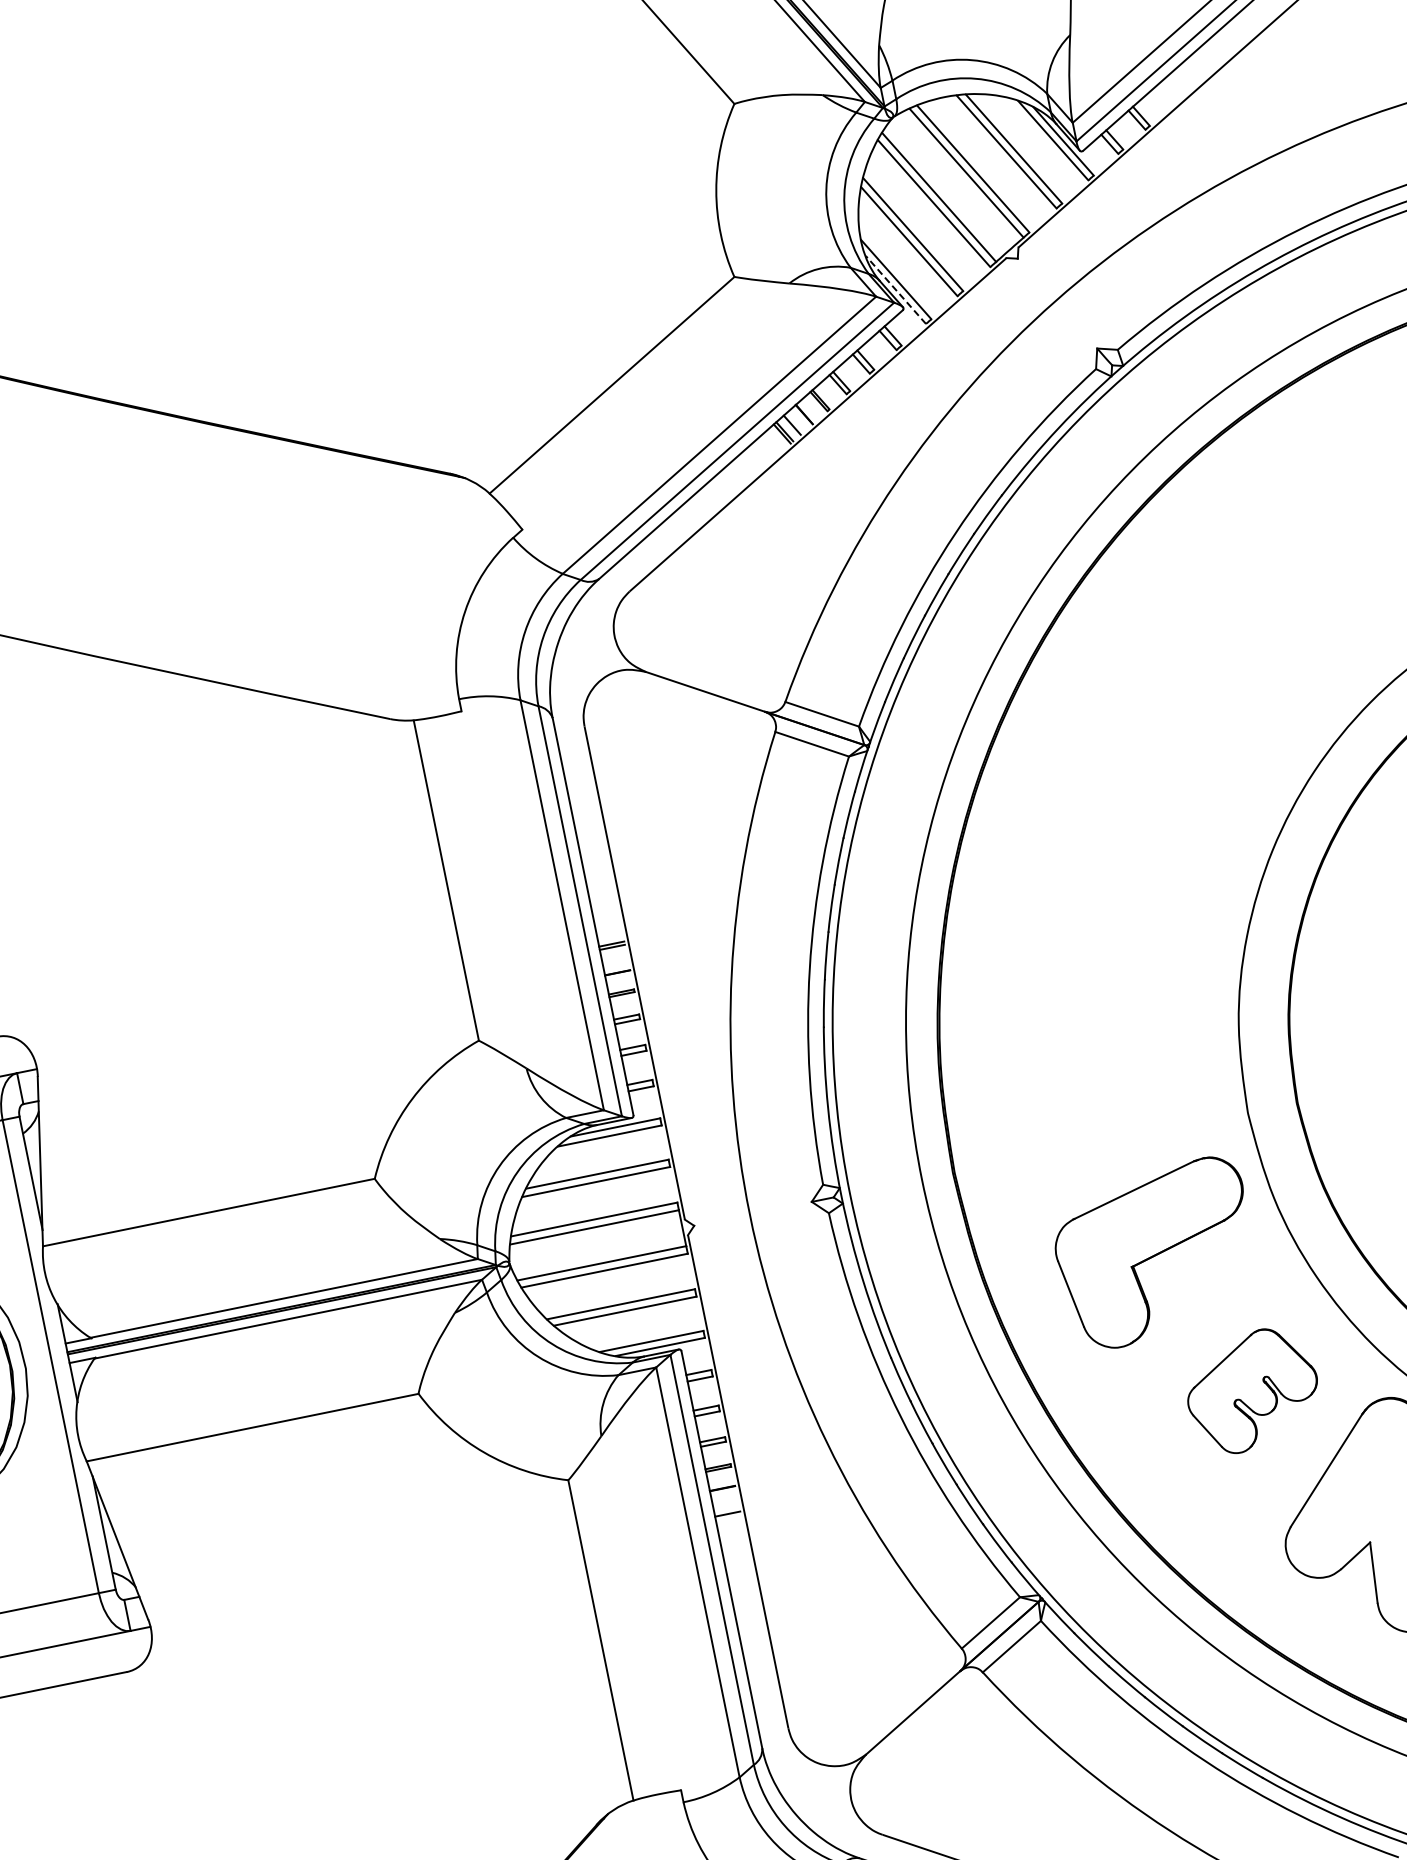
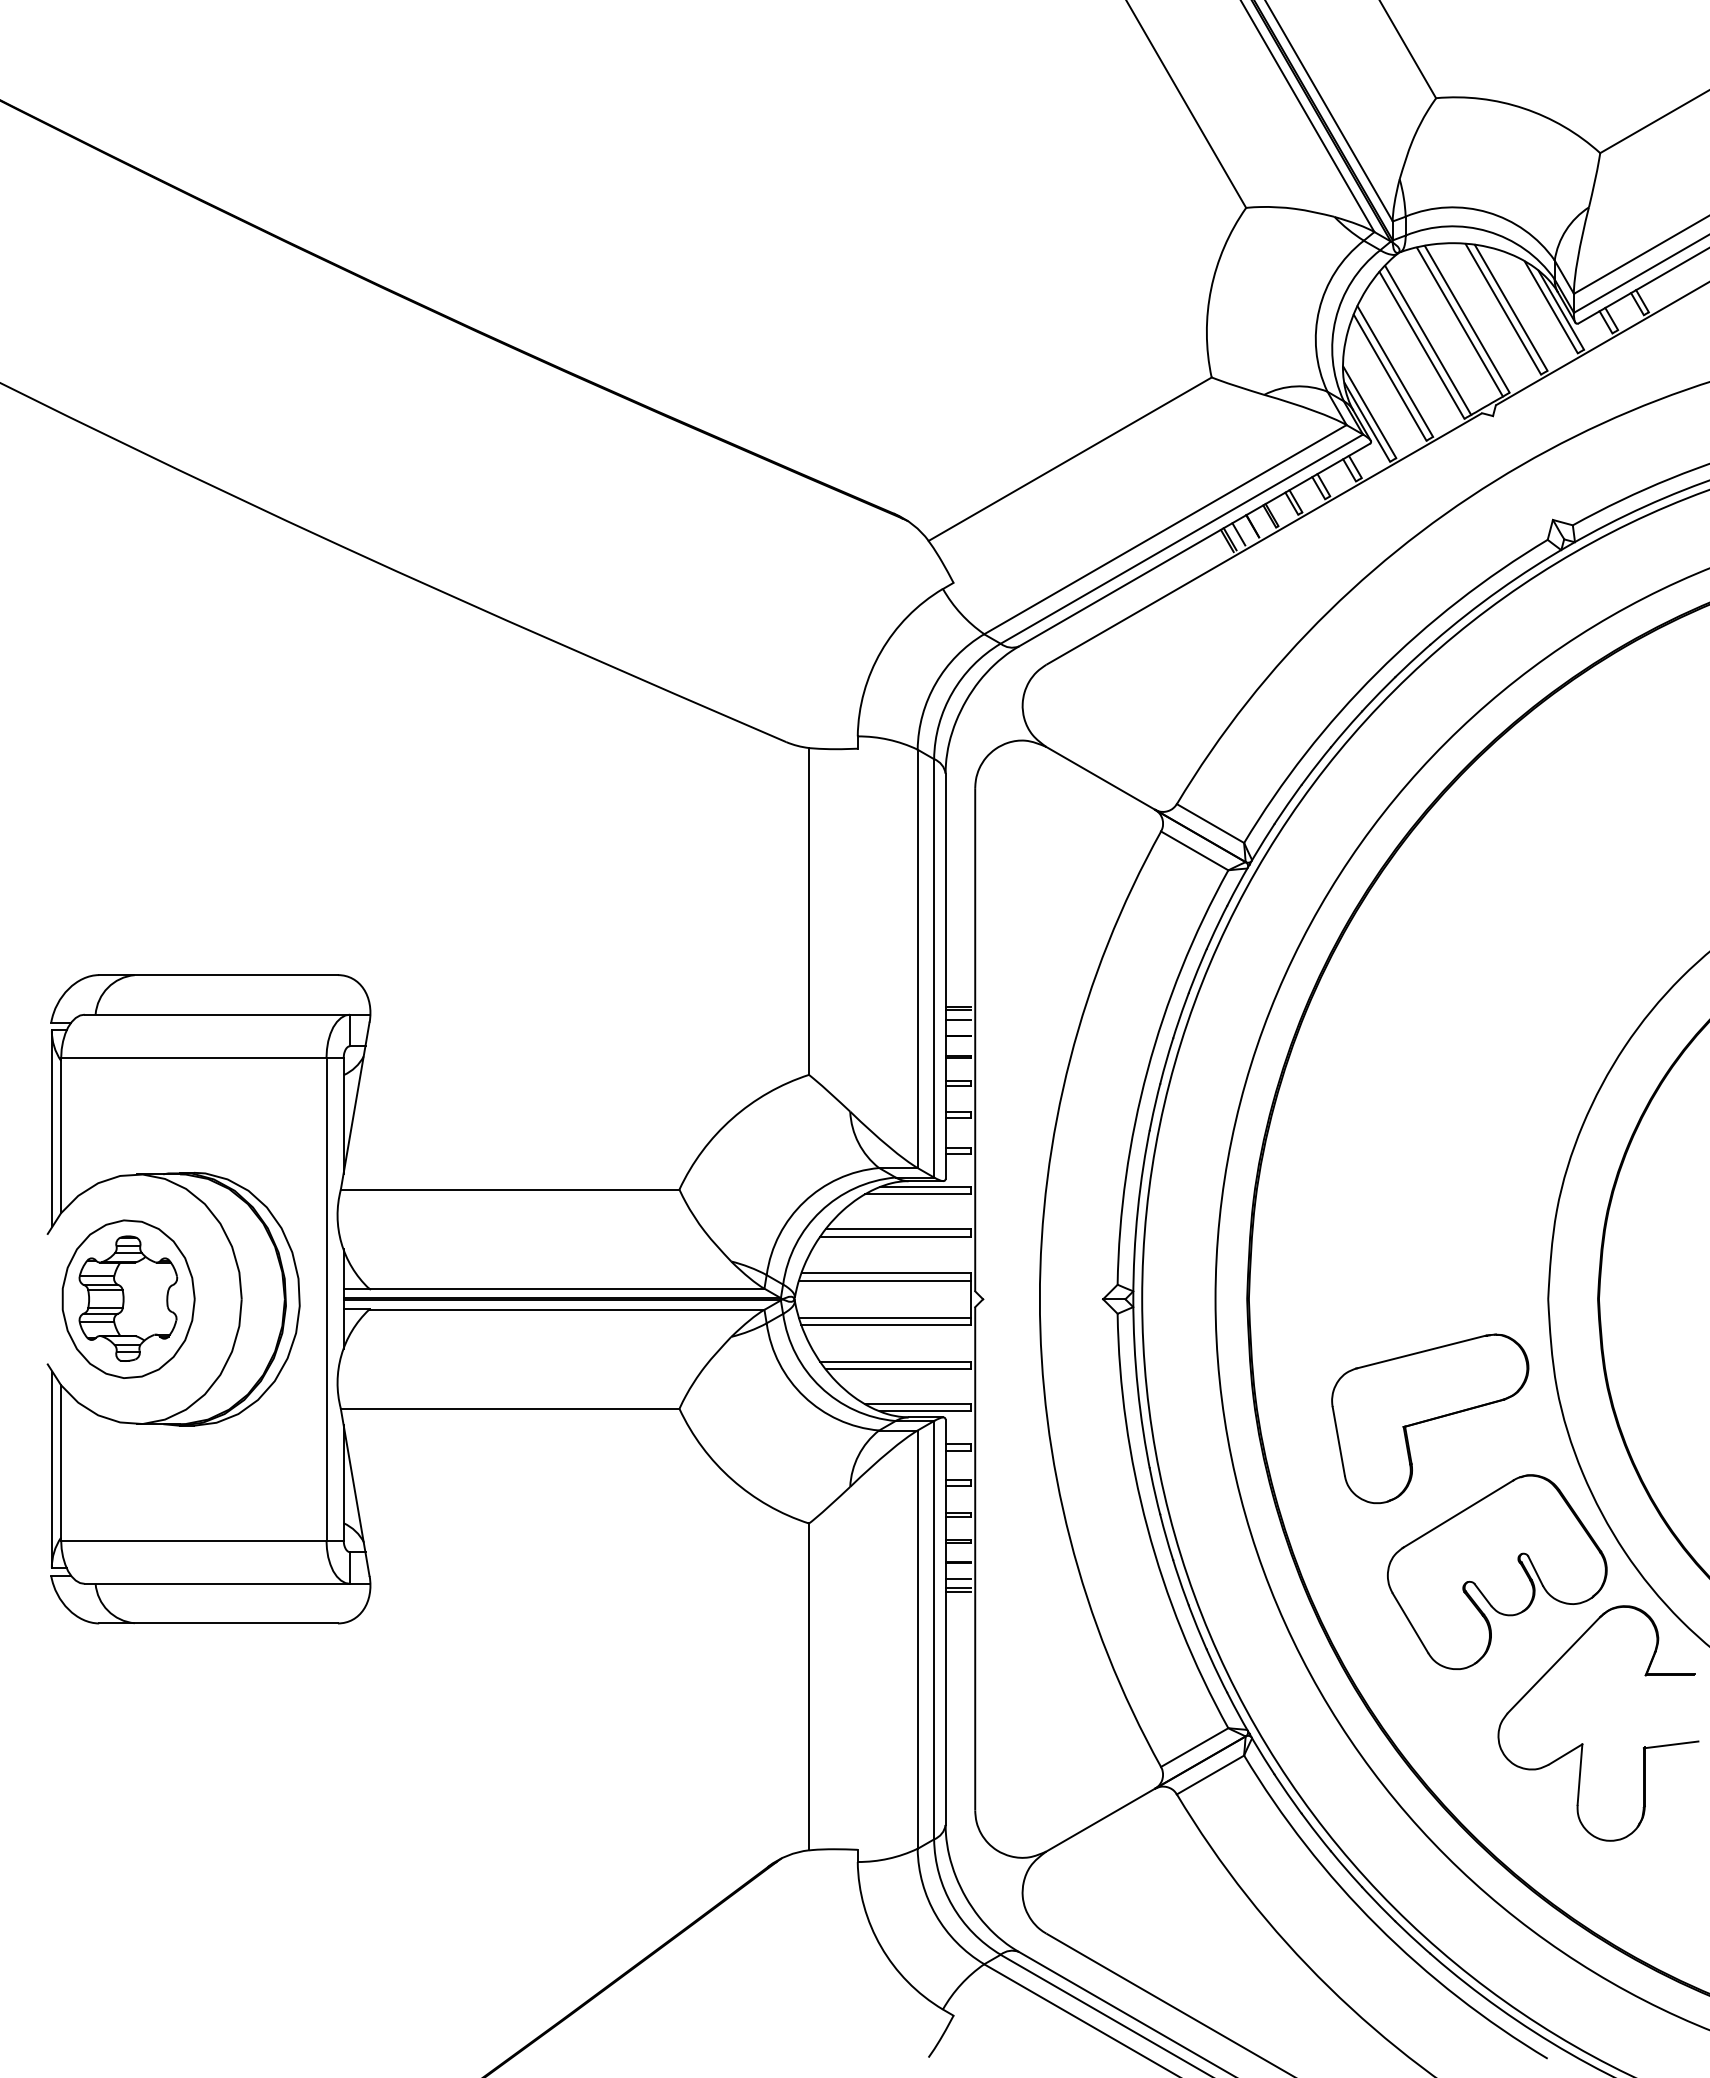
line: (896, 290) -> (1367, 422), dashed -> solid
line: (614, 956) -> (958, 1019), added
part: (1252, 1391) -> (1497, 1572), size x1.67
line: (725, 1504) -> (958, 1578), added
line: (728, 1517) -> (958, 1591), added

